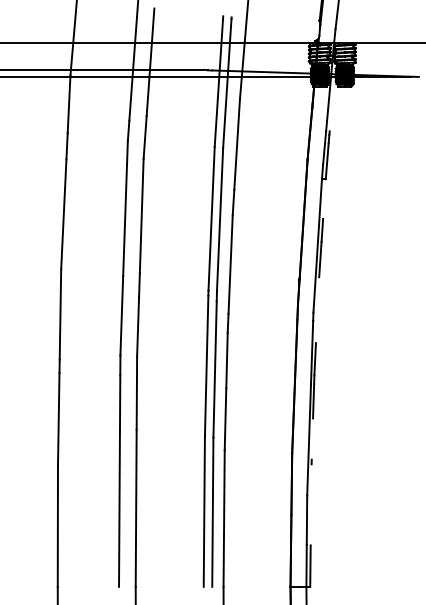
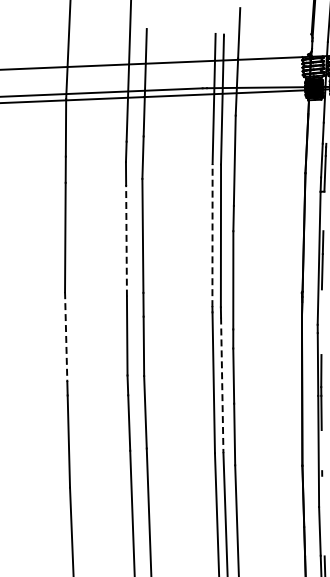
line: (211, 218) -> (212, 235), solid -> dashed
line: (125, 219) -> (126, 240), solid -> dashed
line: (60, 314) -> (66, 337), solid -> dashed
line: (215, 369) -> (222, 385), solid -> dashed

